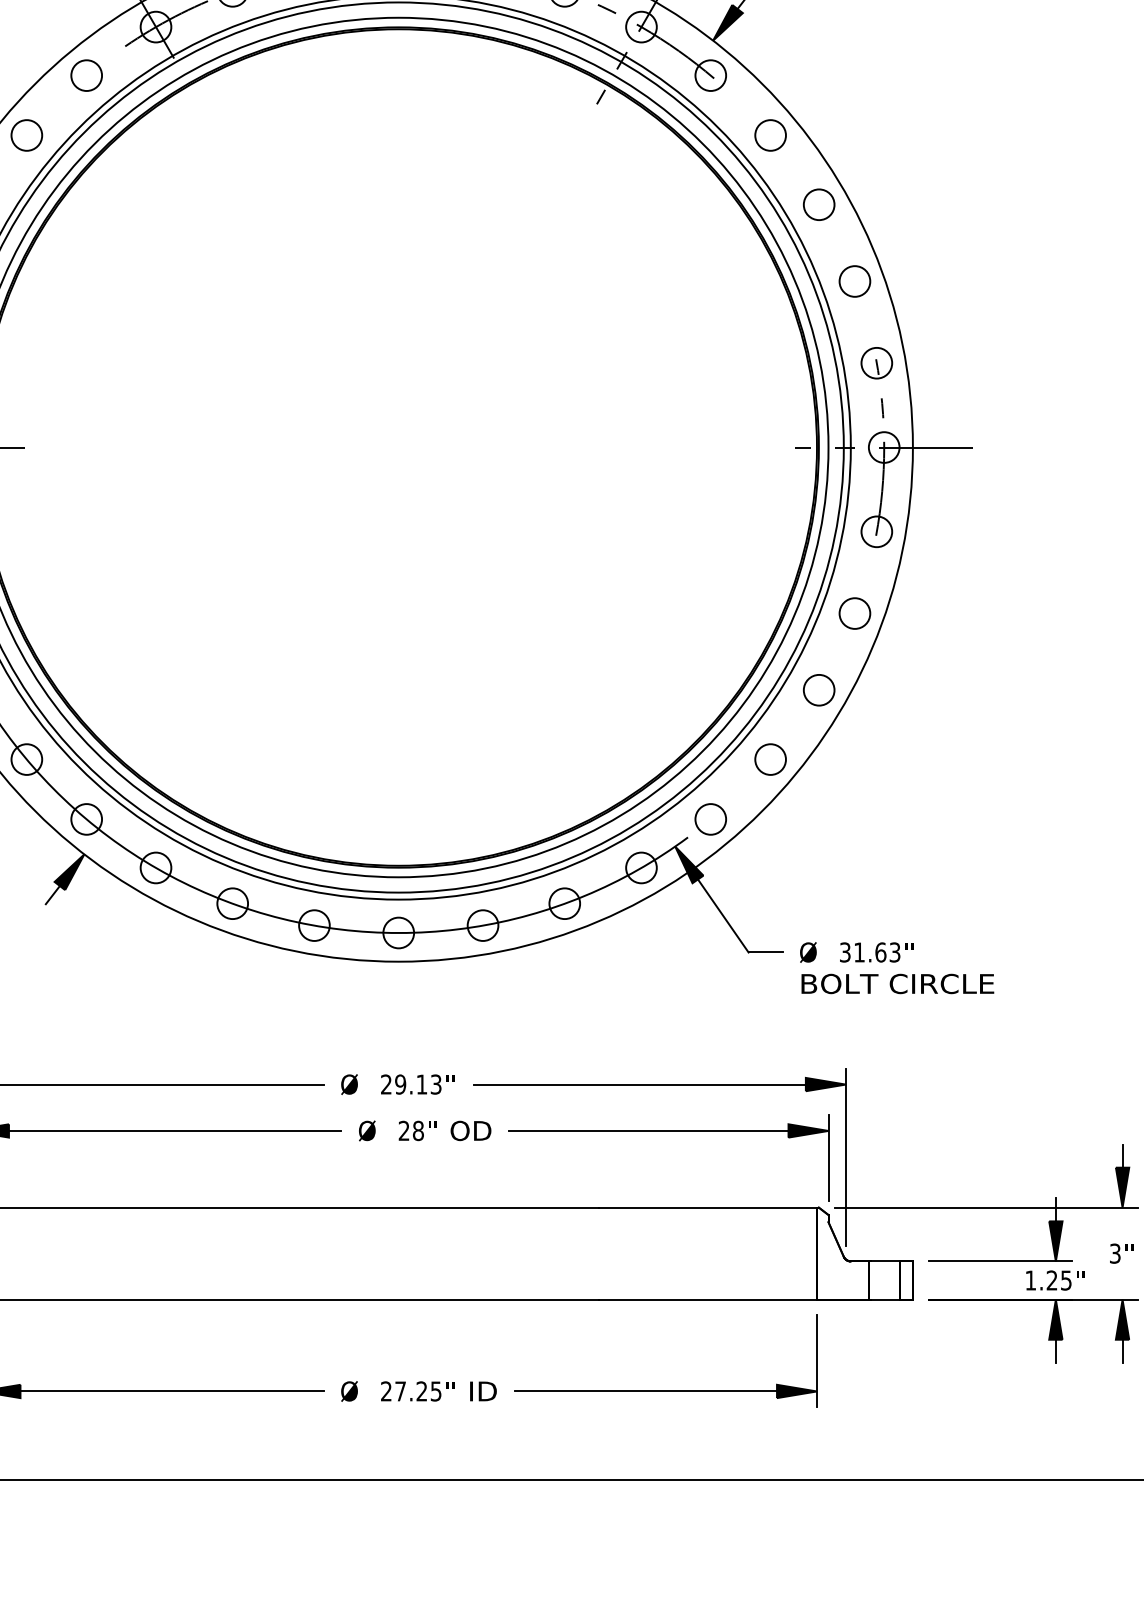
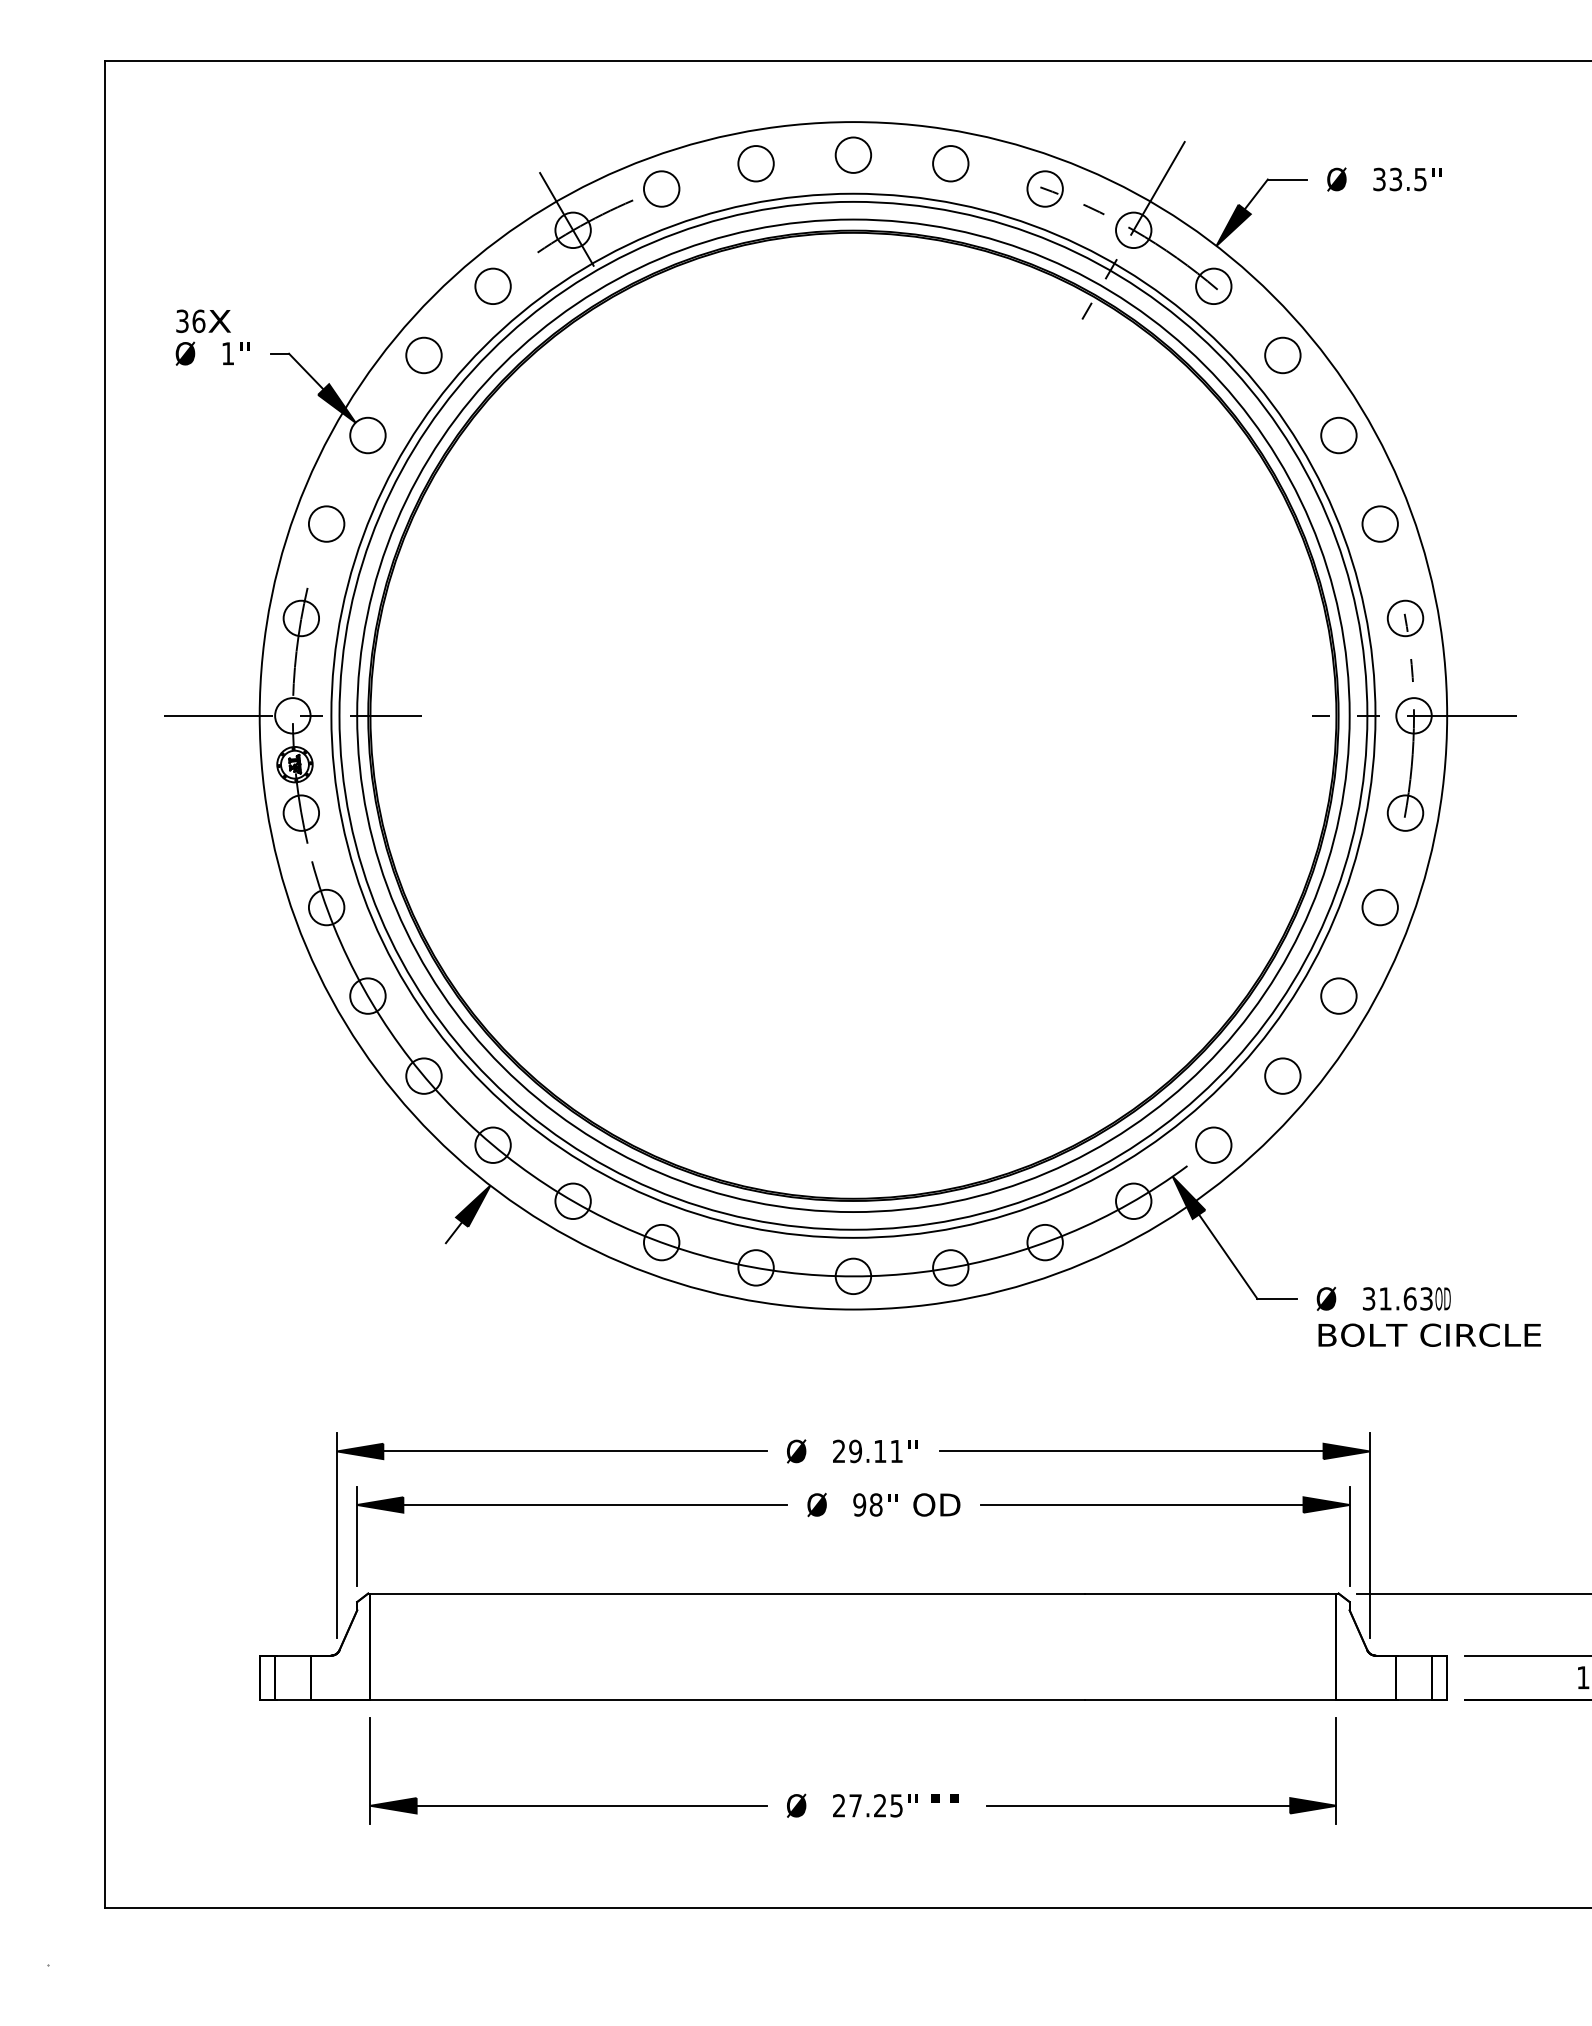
text: (908, 952) -> (1442, 1298), " -> OD
text: (436, 1084) -> (896, 1451), 29.13 -> 29.11
text: (403, 1130) -> (859, 1504), 28 -> 98
text: (481, 1391) -> (948, 1805), ID -> "

